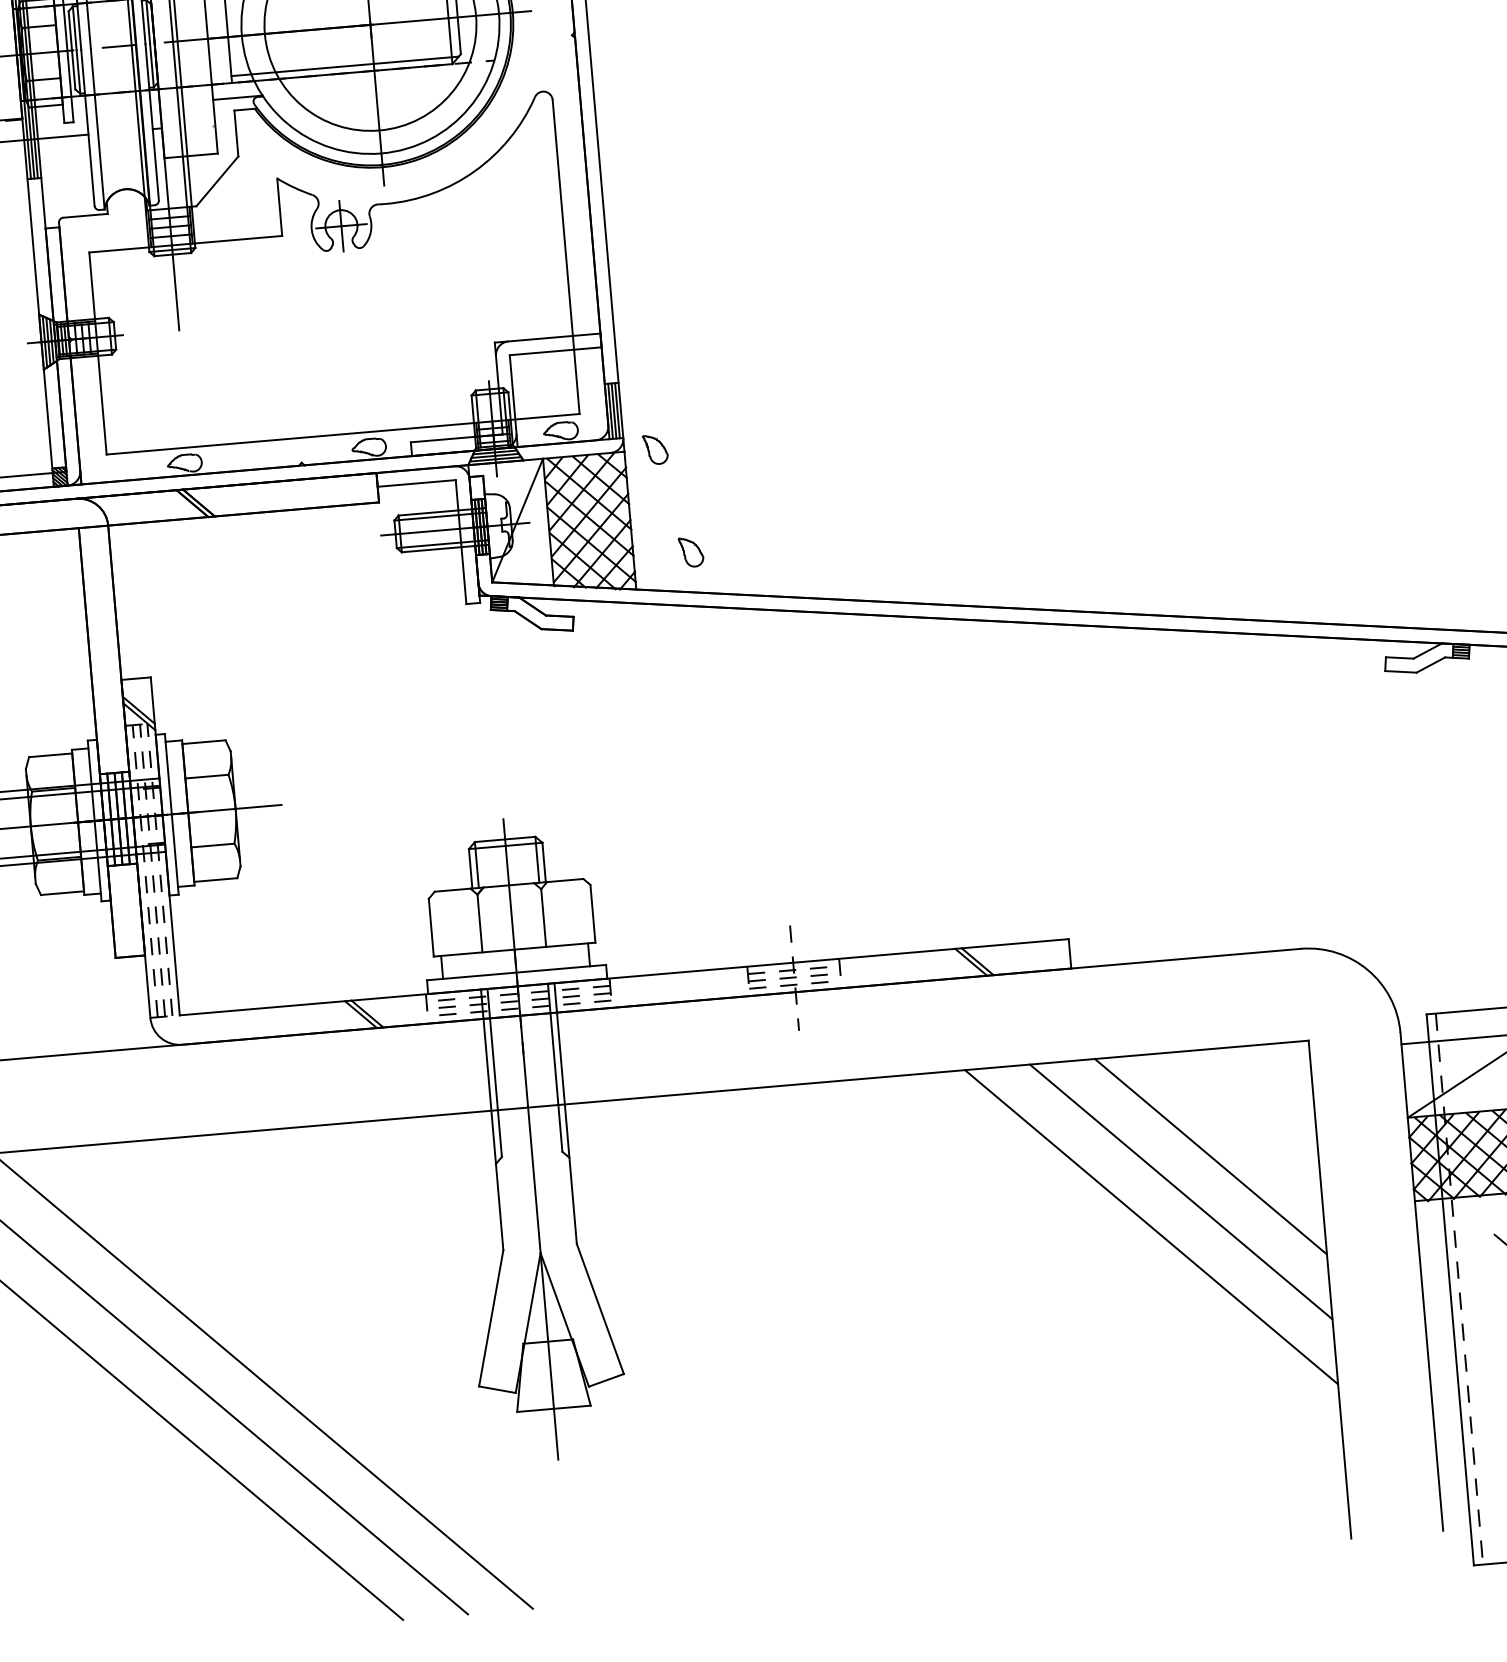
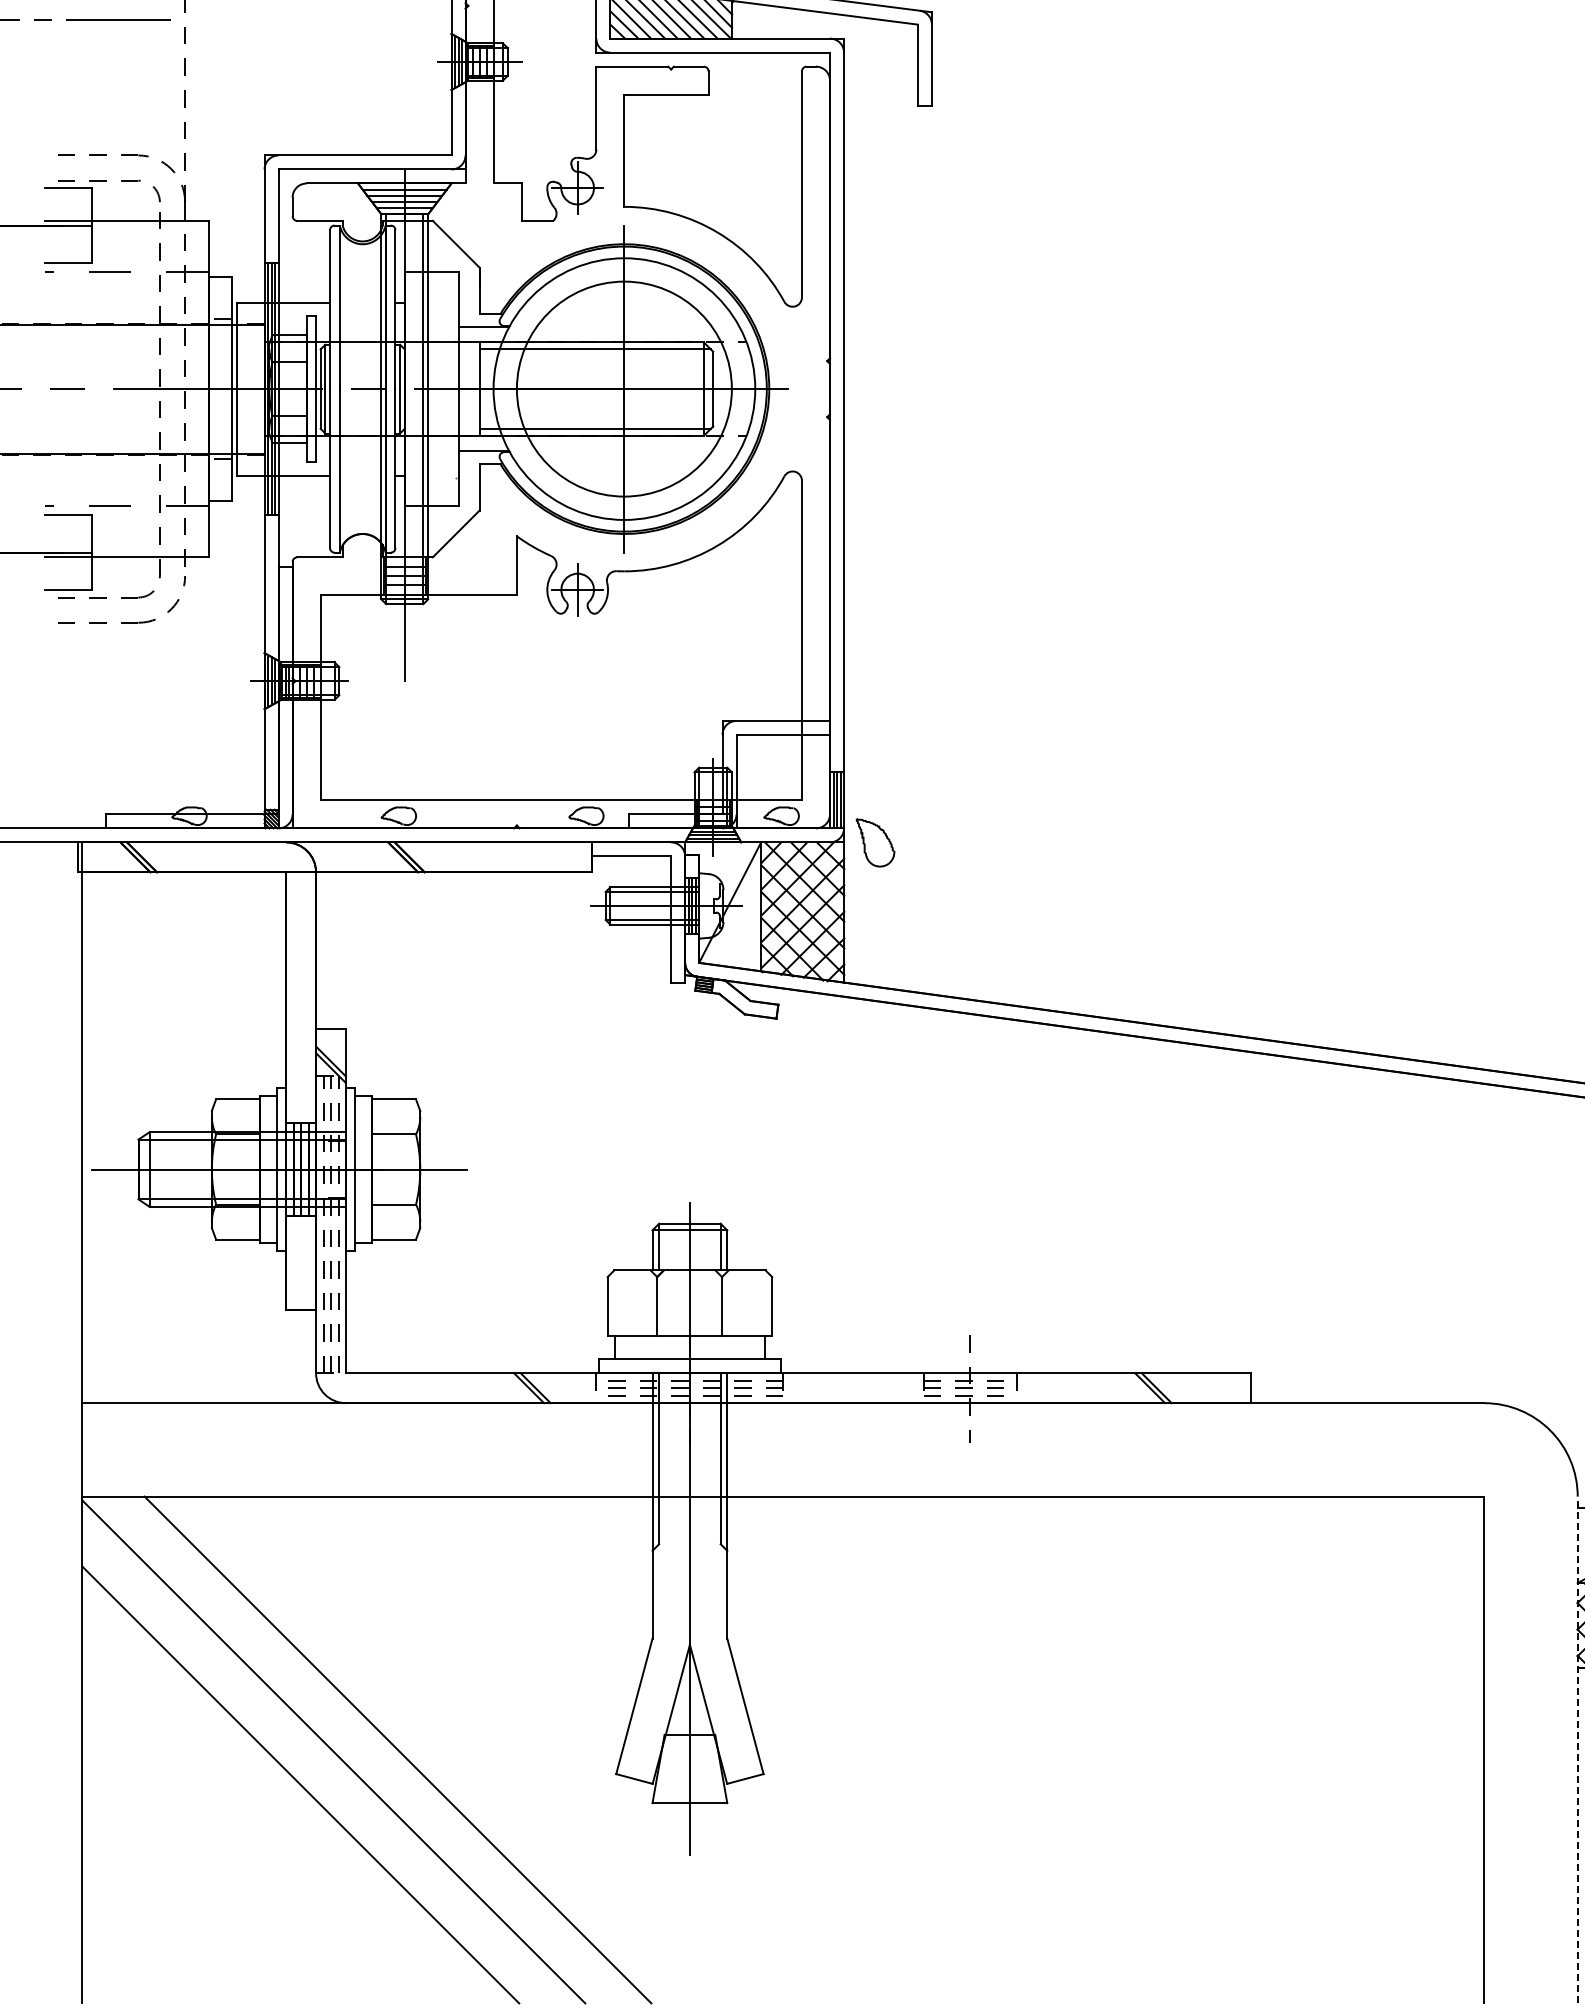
part: (655, 449) -> (875, 842), size x1.6
part: (690, 552) -> (902, 949), removed
line: (1209, 1155) -> (1374, 1604), removed
line: (1180, 1191) -> (1341, 1637), removed
line: (1150, 1227) -> (1308, 1671), removed
line: (1421, 1281) -> (1577, 1749), solid -> dashed

